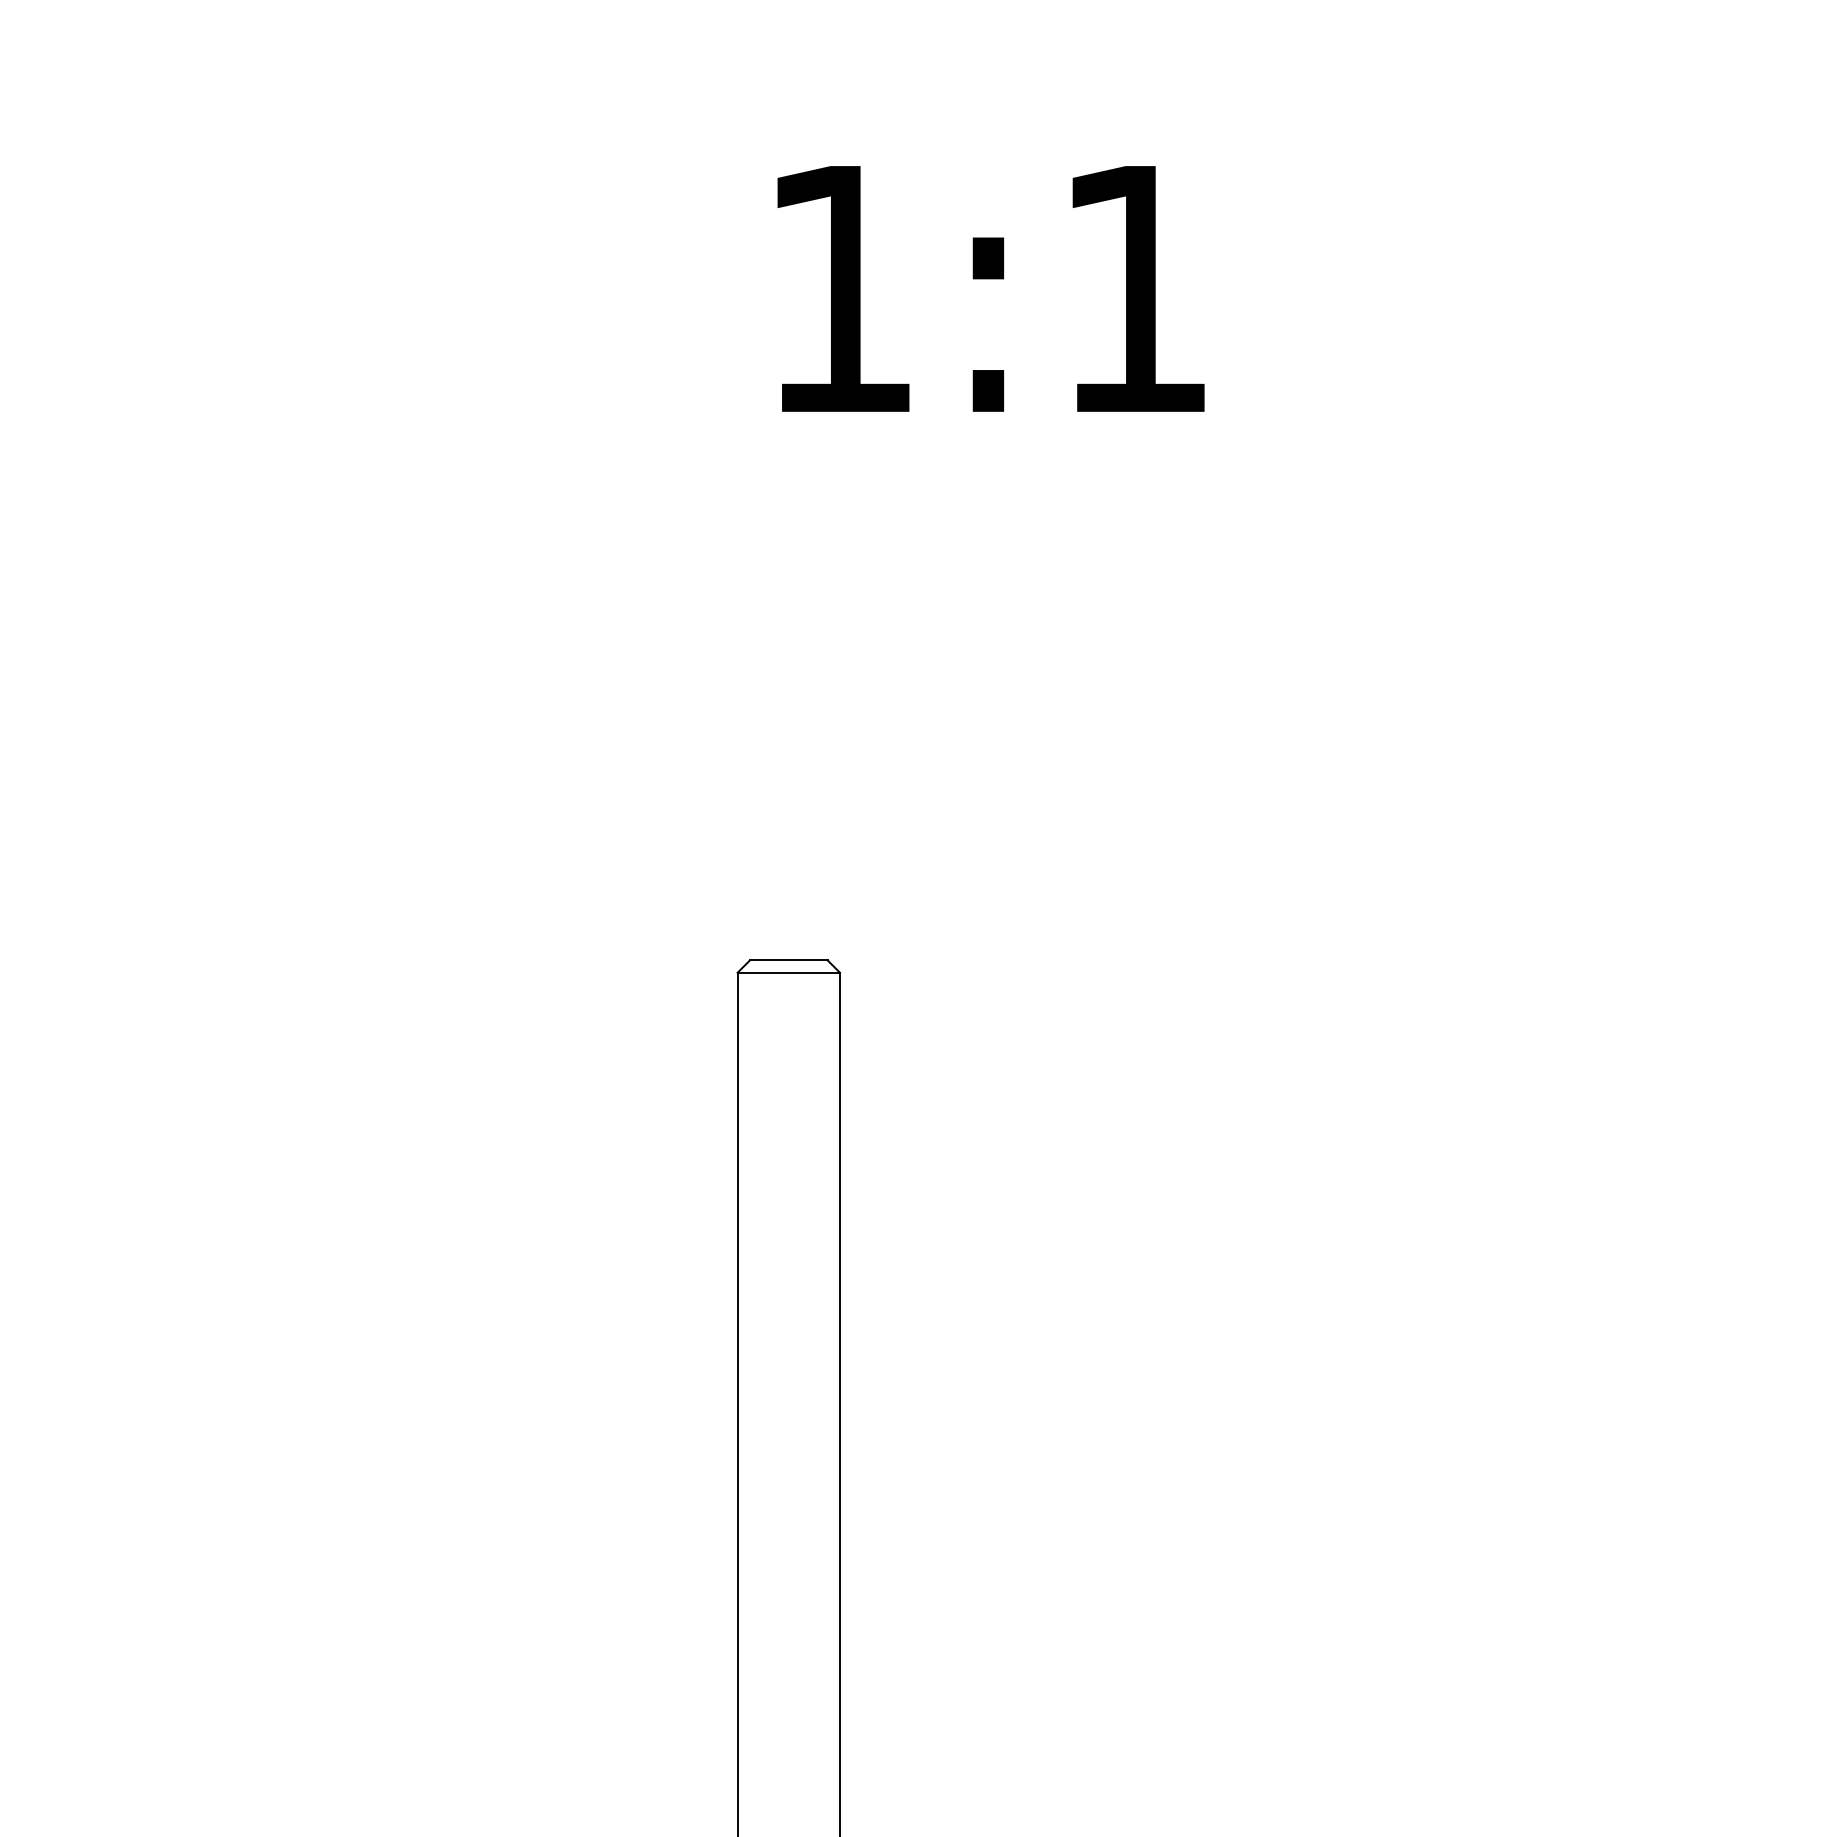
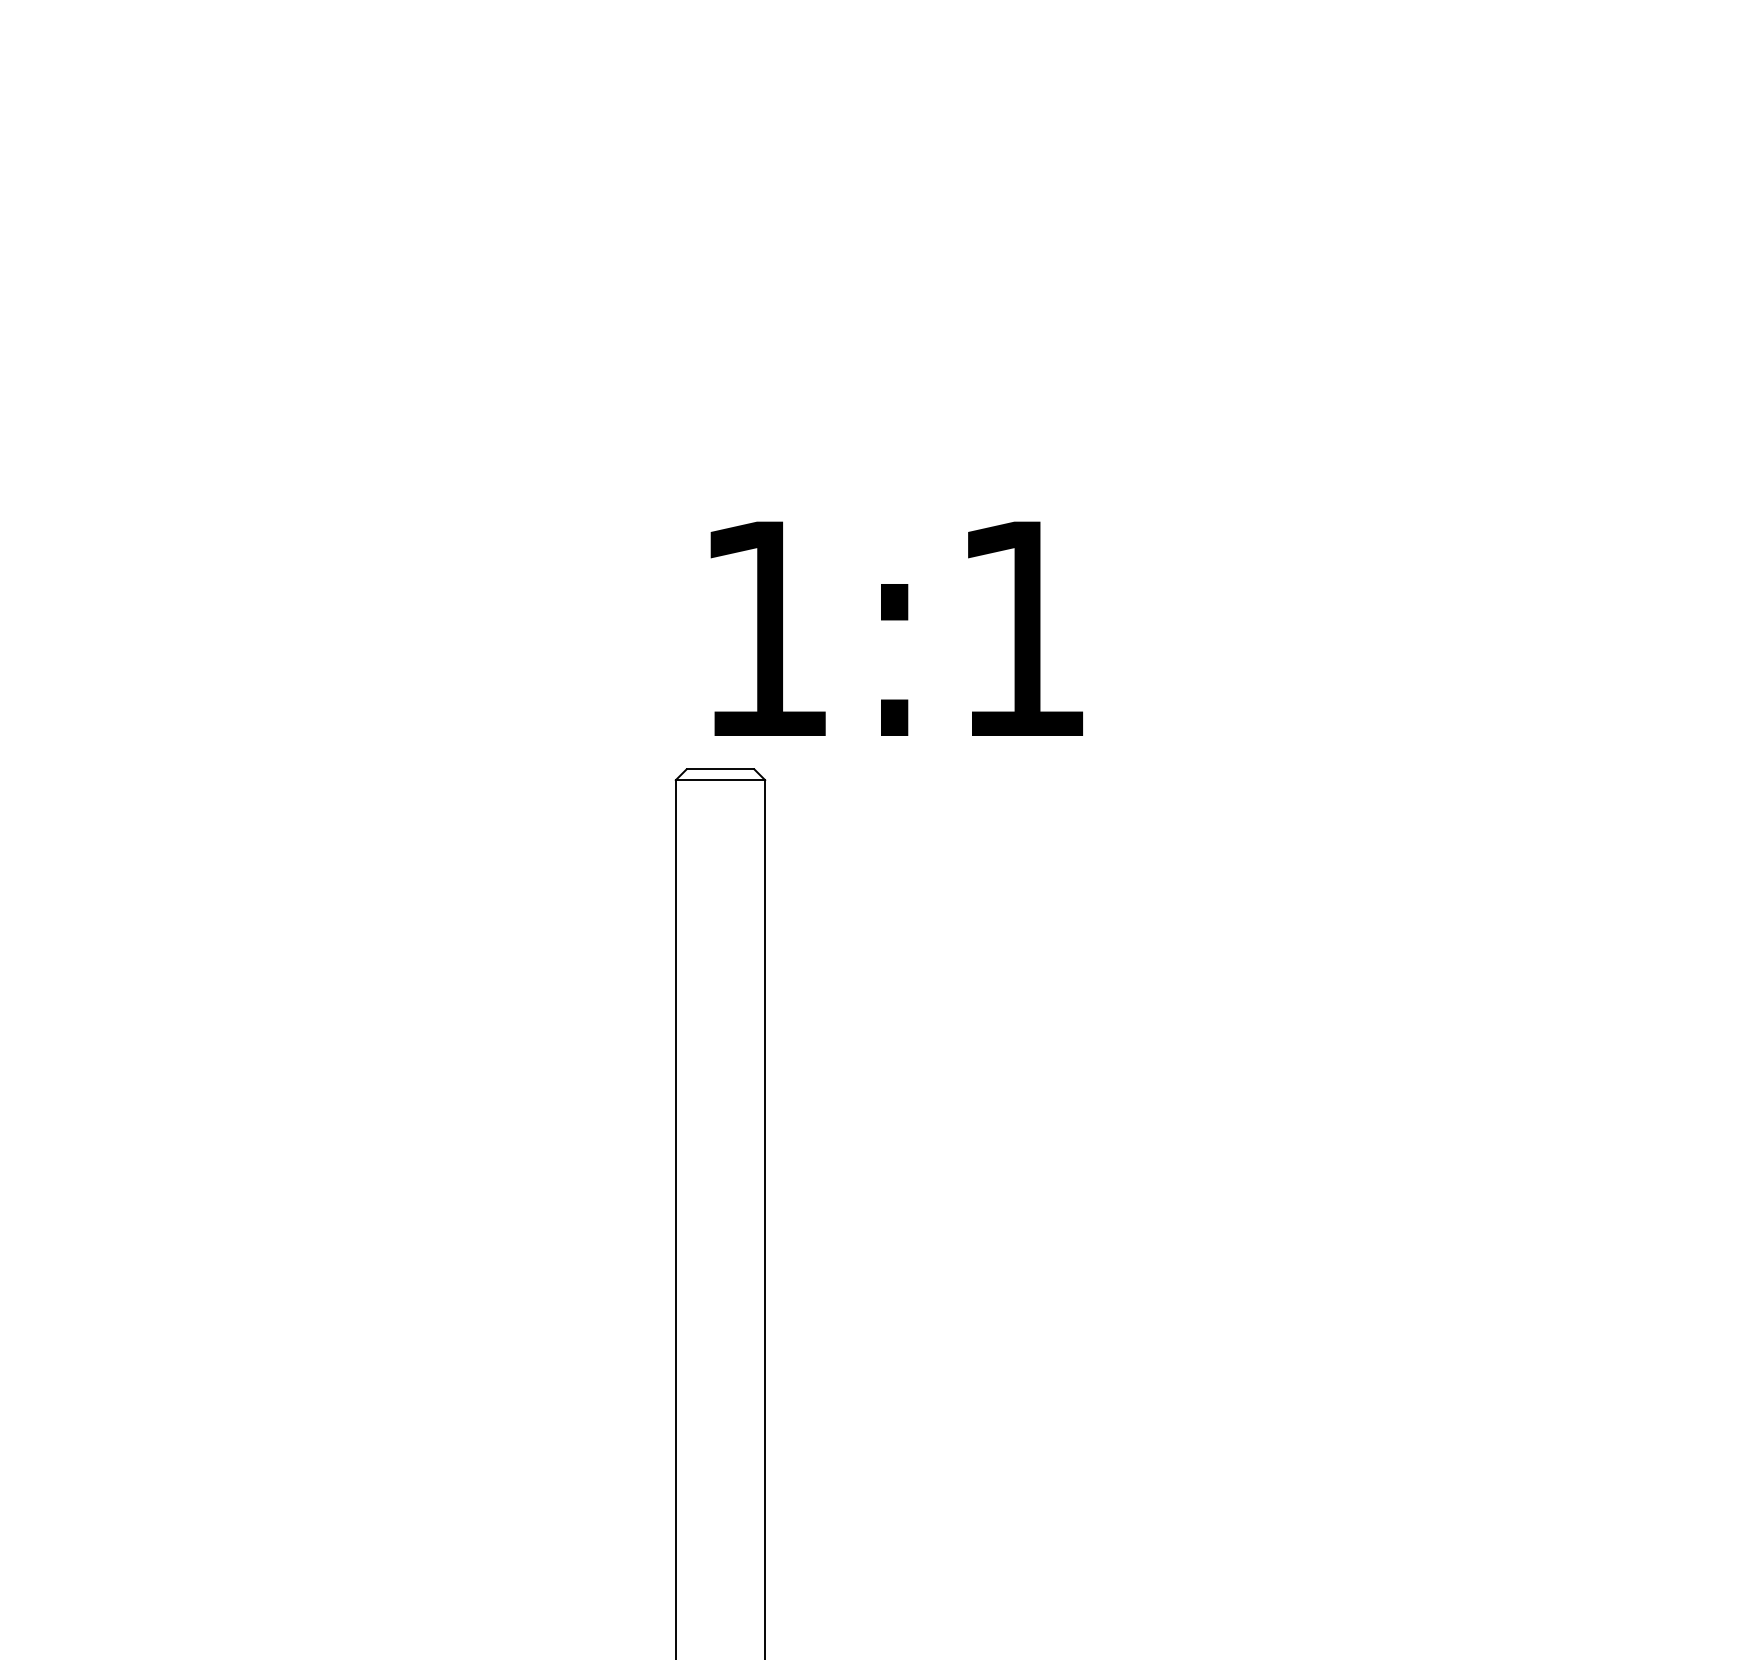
text: (990, 288) -> (896, 628), moved

